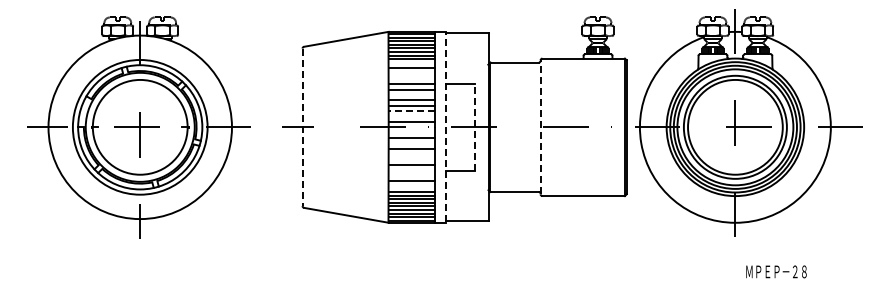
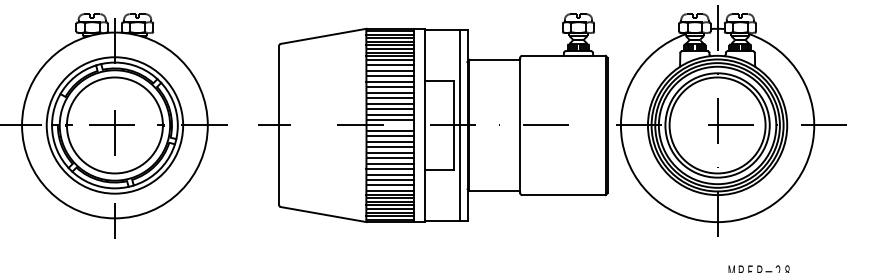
line: (411, 62) -> (389, 59), added
line: (411, 73) -> (389, 70), added
line: (411, 78) -> (389, 76), added
line: (411, 95) -> (389, 93), added
line: (412, 111) -> (390, 109), dashed -> solid
line: (411, 116) -> (389, 114), added
line: (446, 126) -> (425, 124), dashed -> solid
line: (302, 127) -> (279, 125), dashed -> solid
line: (474, 127) -> (453, 125), dashed -> solid
line: (481, 127) -> (460, 125), added
line: (540, 127) -> (520, 125), dashed -> solid
line: (411, 132) -> (389, 130), added
line: (412, 143) -> (390, 141), added
line: (411, 154) -> (389, 152), added
line: (411, 159) -> (389, 158), added
line: (411, 170) -> (389, 169), added
line: (411, 175) -> (389, 174), added
line: (411, 186) -> (389, 185), added

